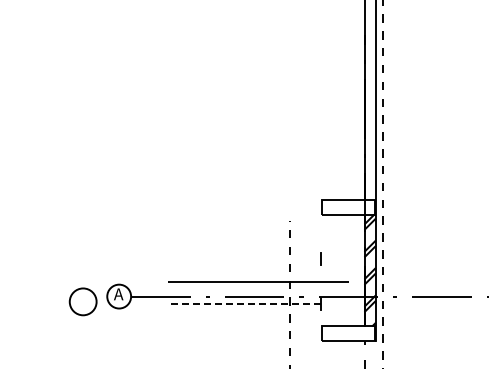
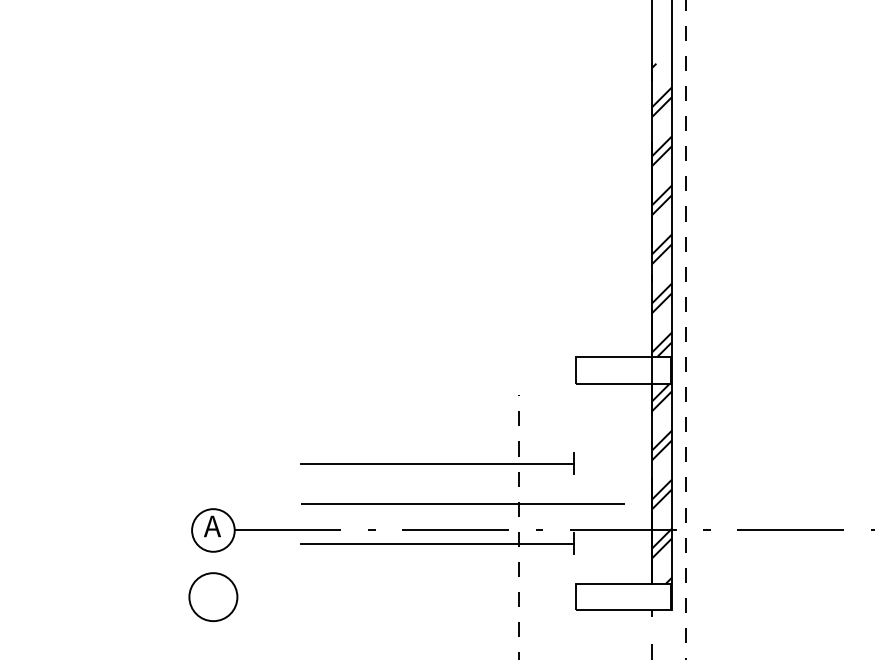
hatch: (369, 117) -> (661, 210), added
line: (244, 259) -> (437, 464), added
circle: (82, 301) -> (212, 596), moved
line: (244, 304) -> (437, 544), dashed -> solid

